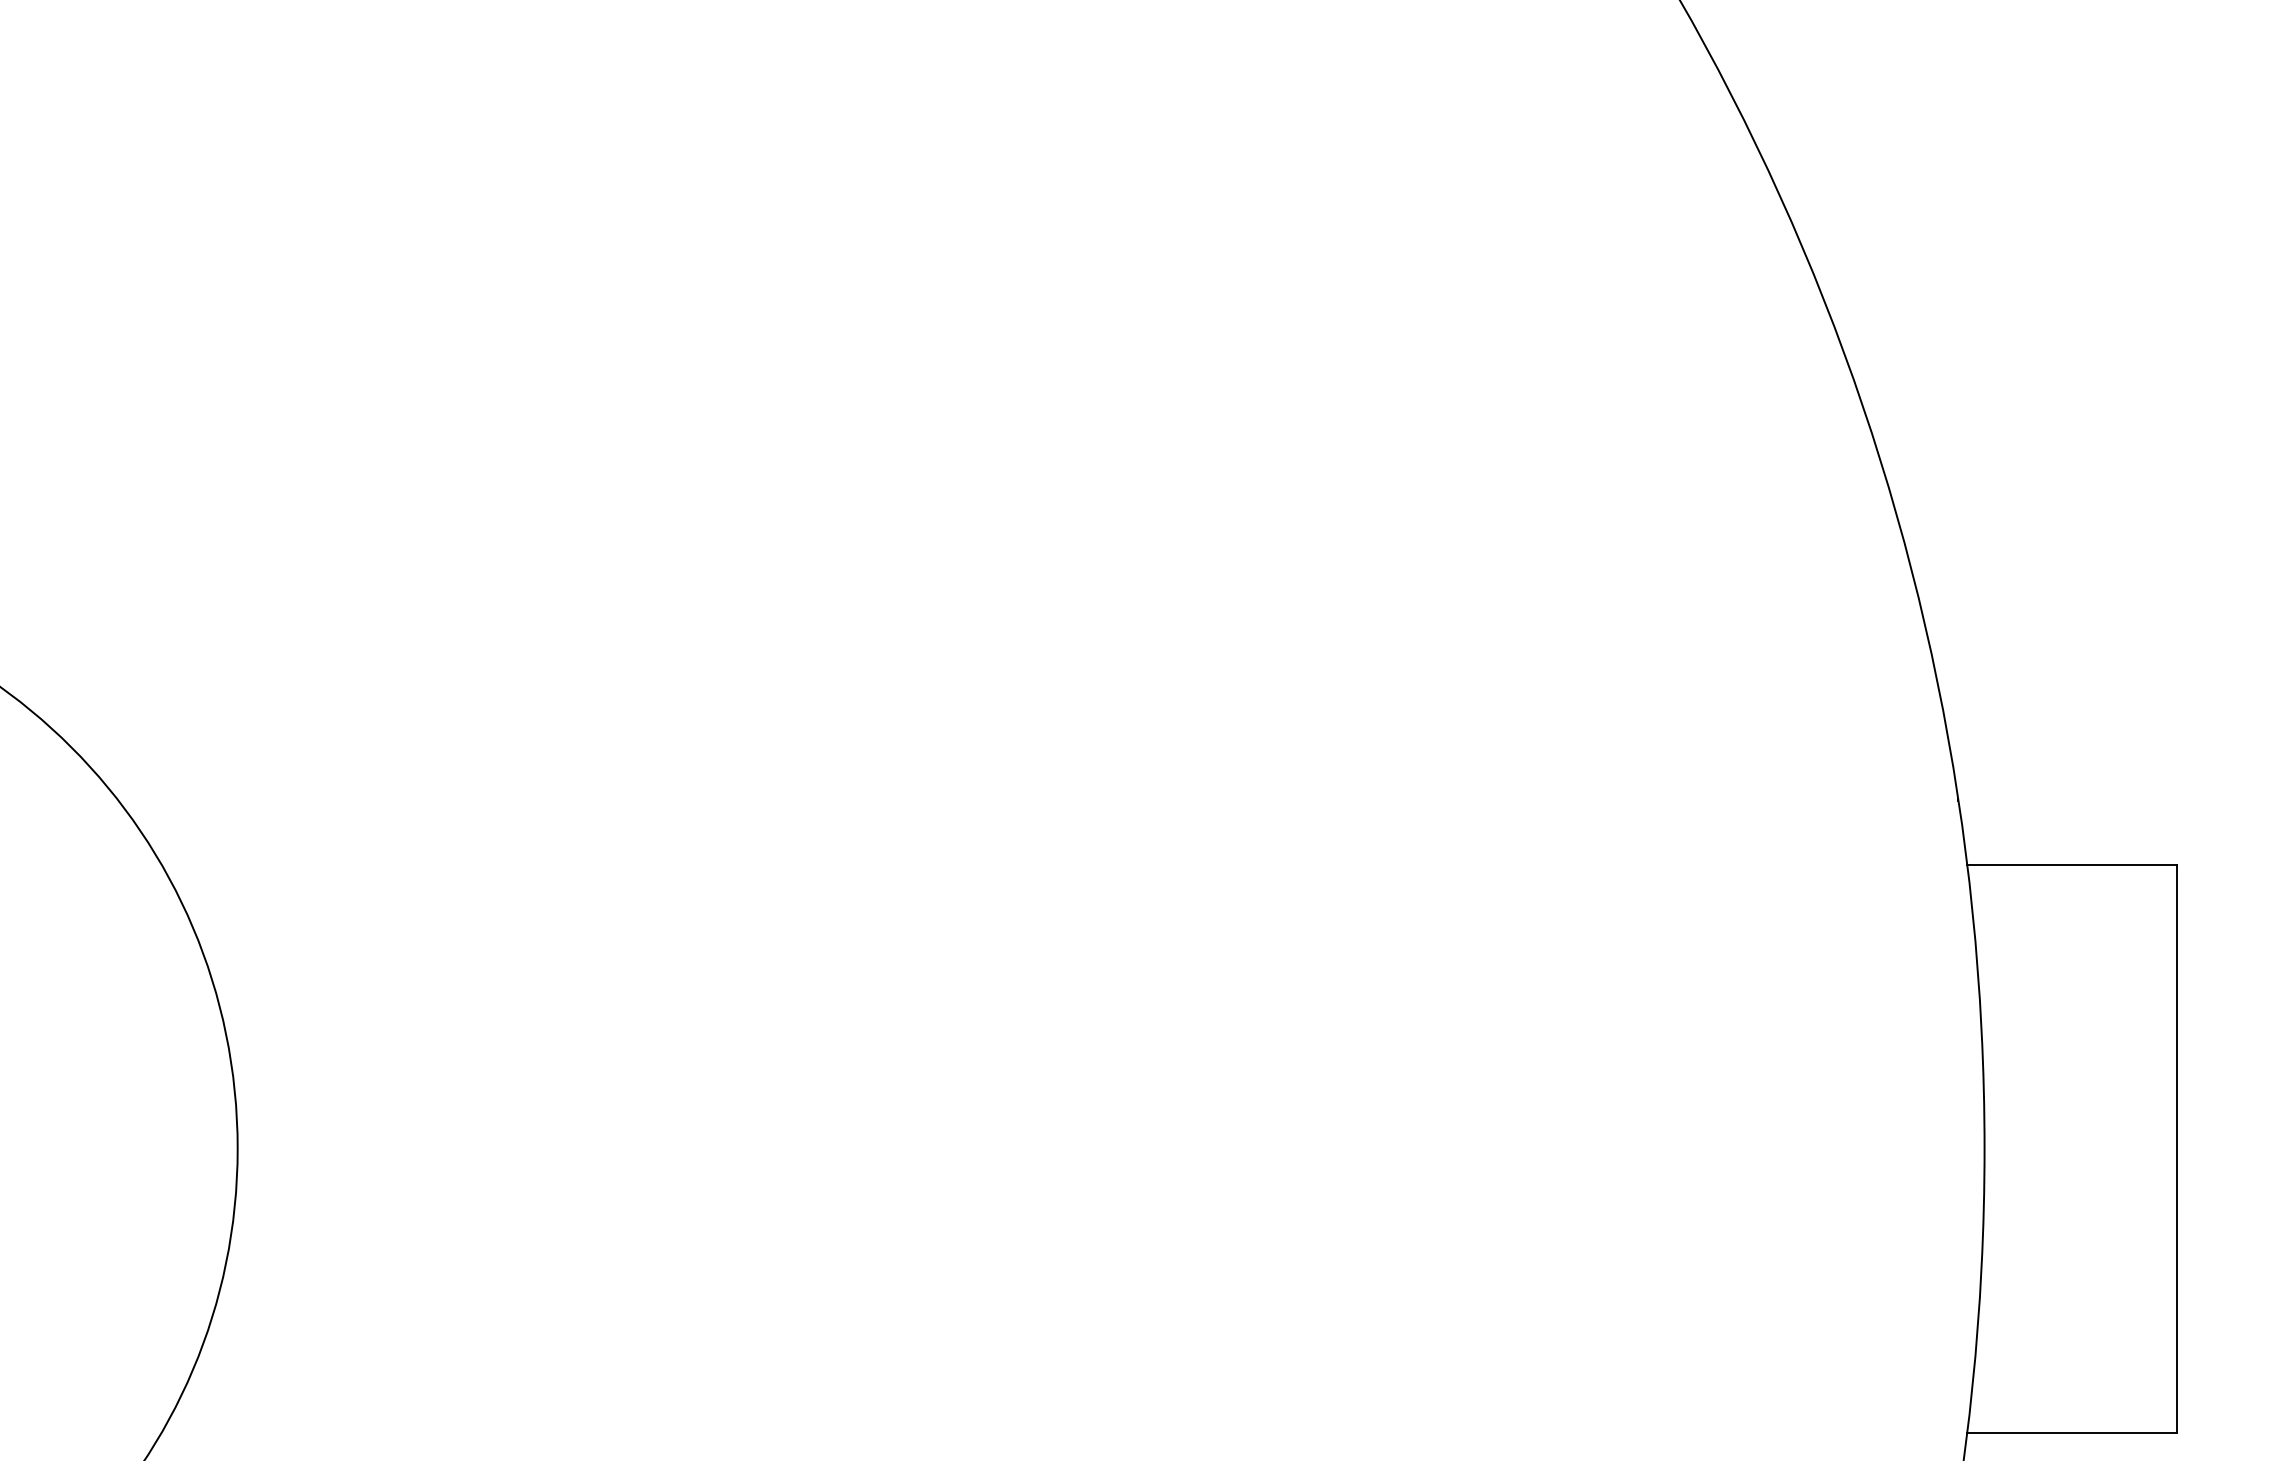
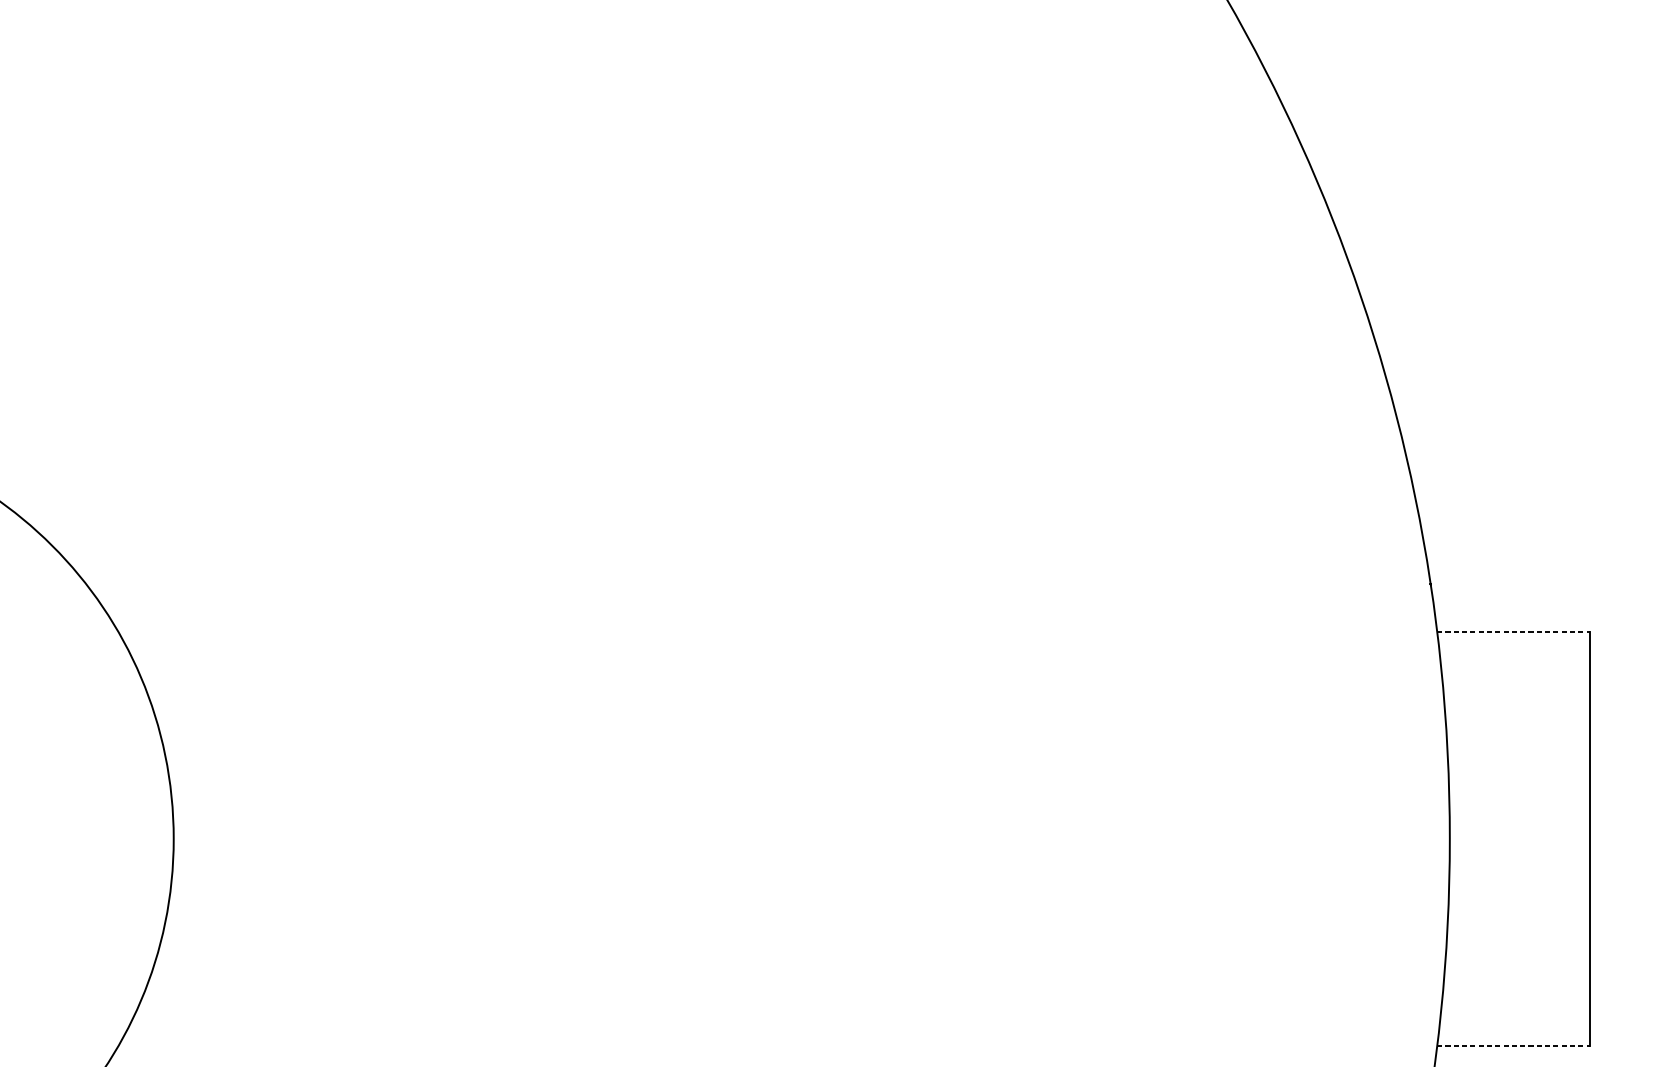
line: (2071, 864) -> (1513, 631), solid -> dashed
line: (2071, 1432) -> (1513, 1046), solid -> dashed

